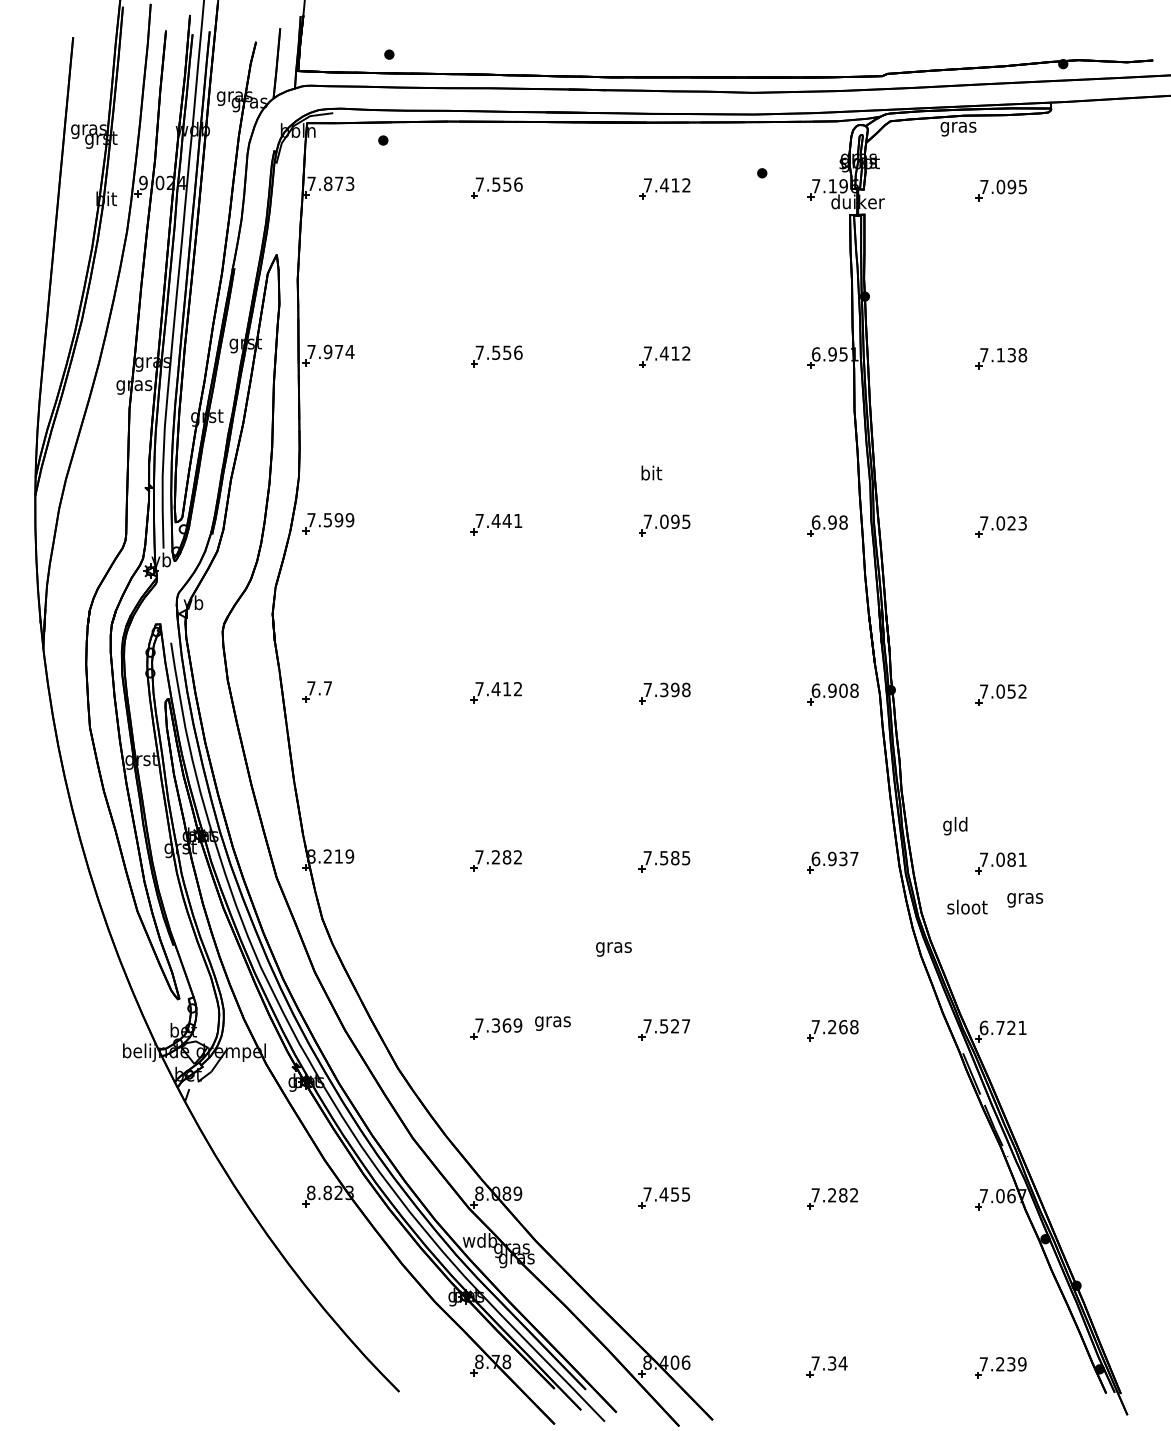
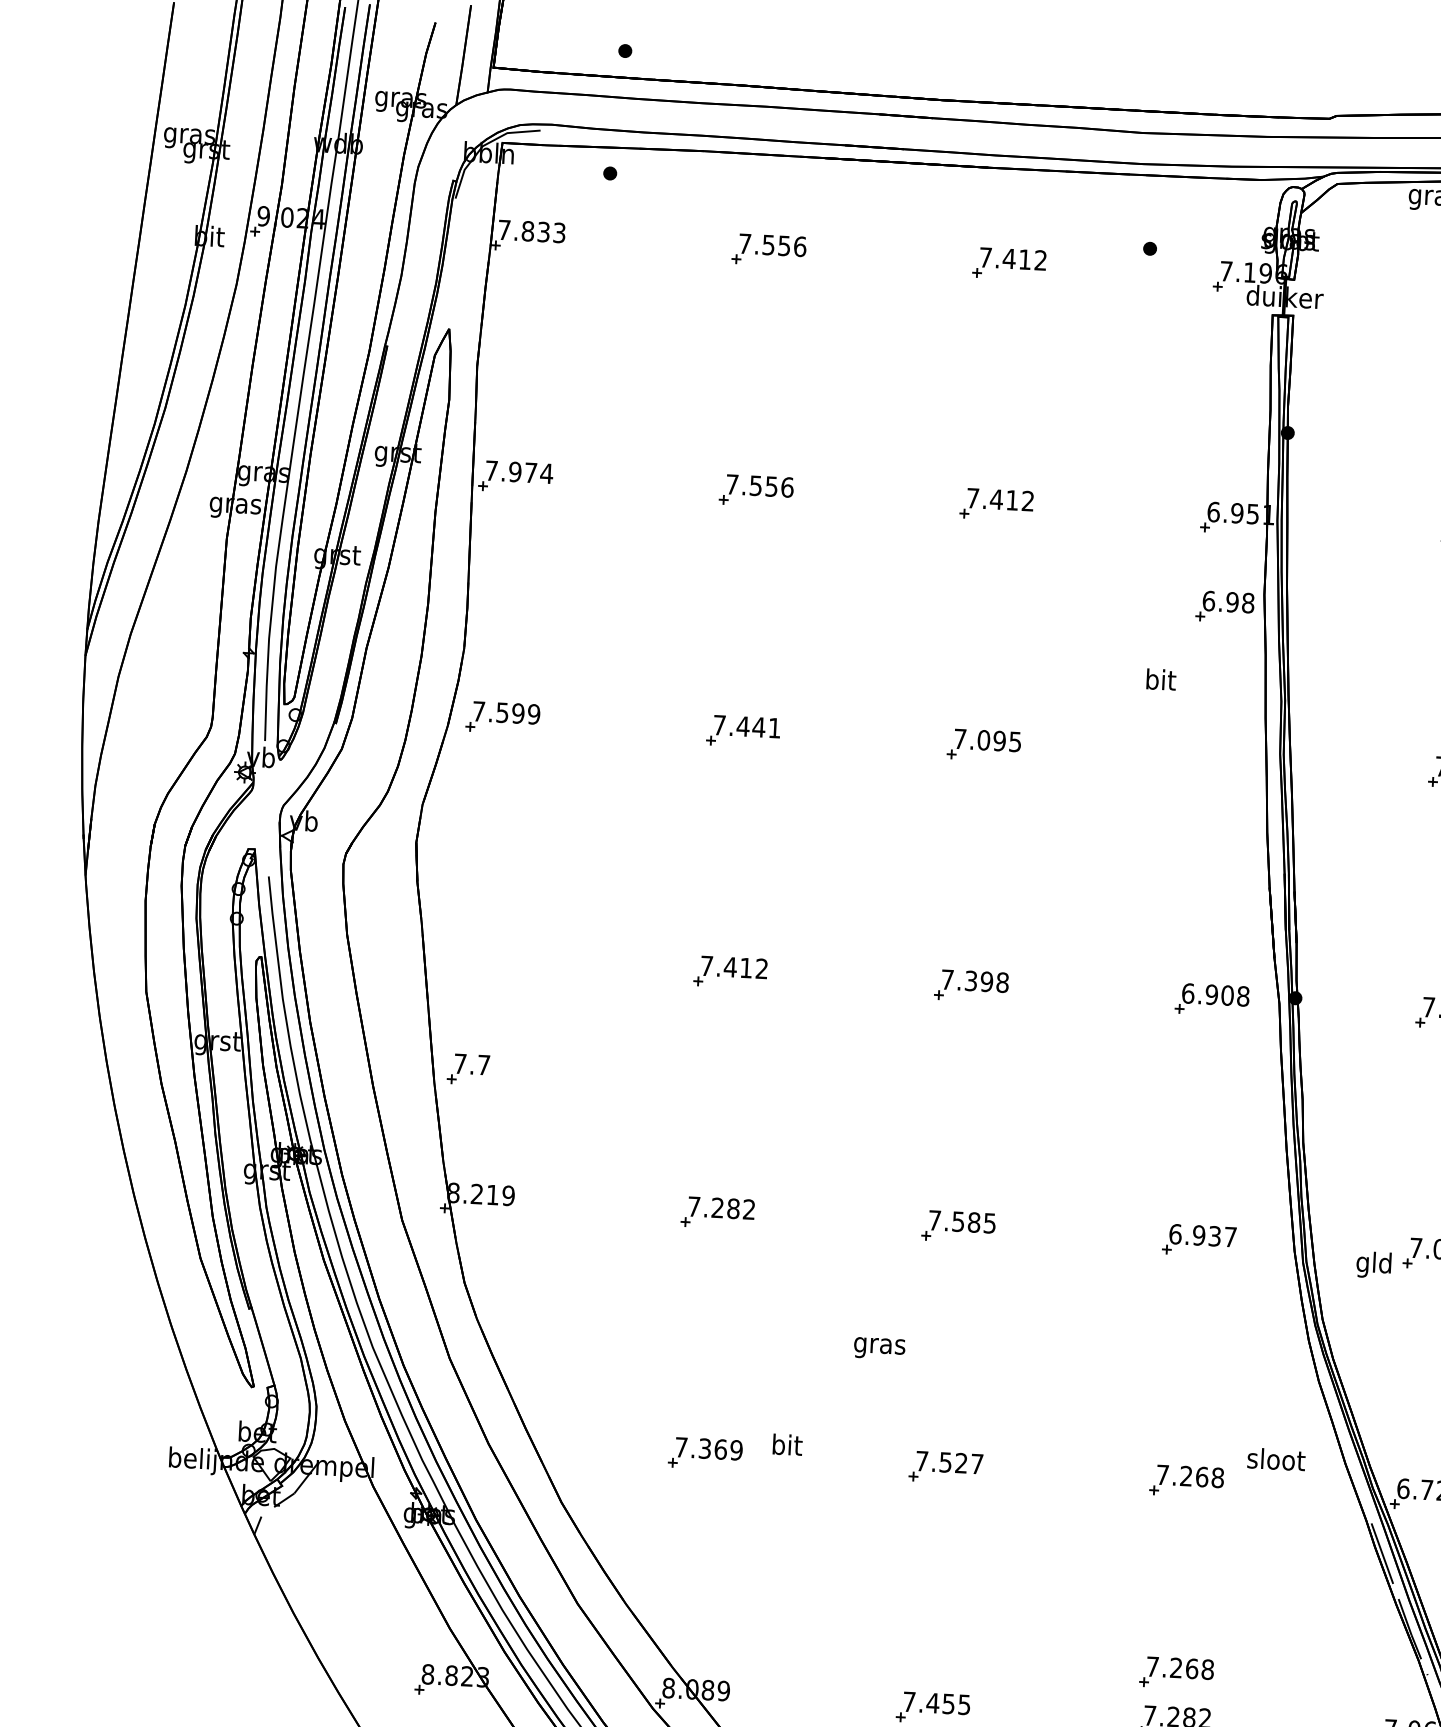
text: (339, 183) -> (544, 231), 7.873 -> 7.833
text: (651, 472) -> (1160, 678), moved
part: (827, 525) -> (1225, 606), moved
part: (316, 691) -> (467, 1068), moved
text: (955, 825) -> (1374, 1264), moved
text: (967, 906) -> (1276, 1458), moved
text: (552, 1021) -> (786, 1447), gras -> bit
part: (832, 1164) -> (1176, 1672), added

